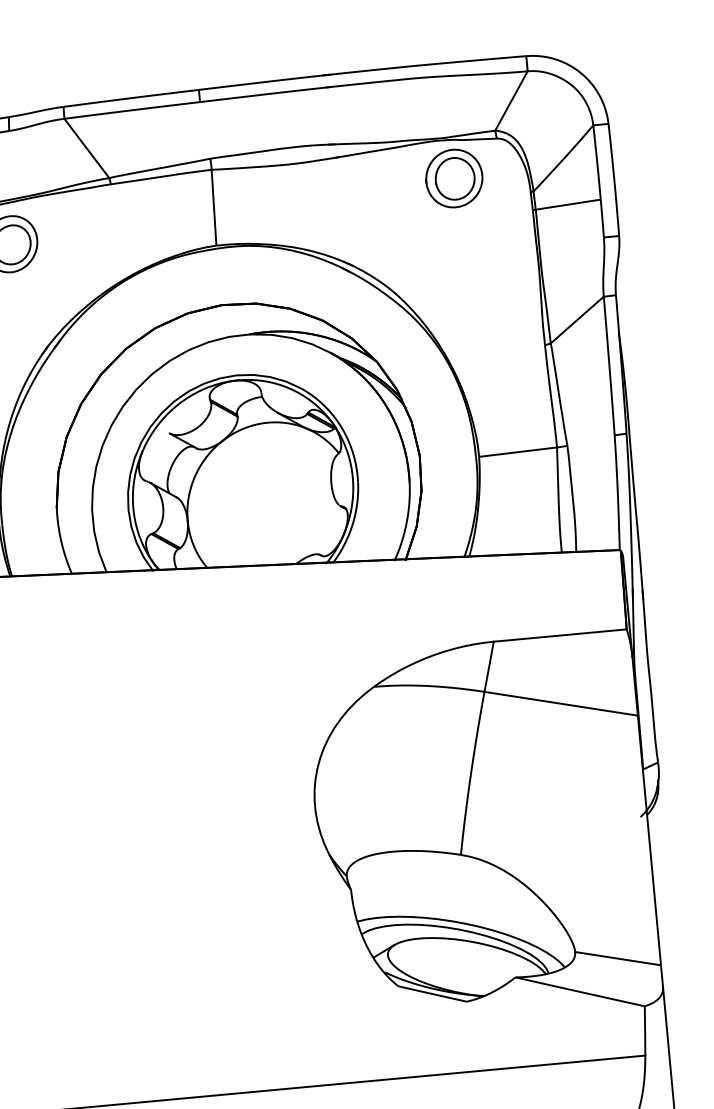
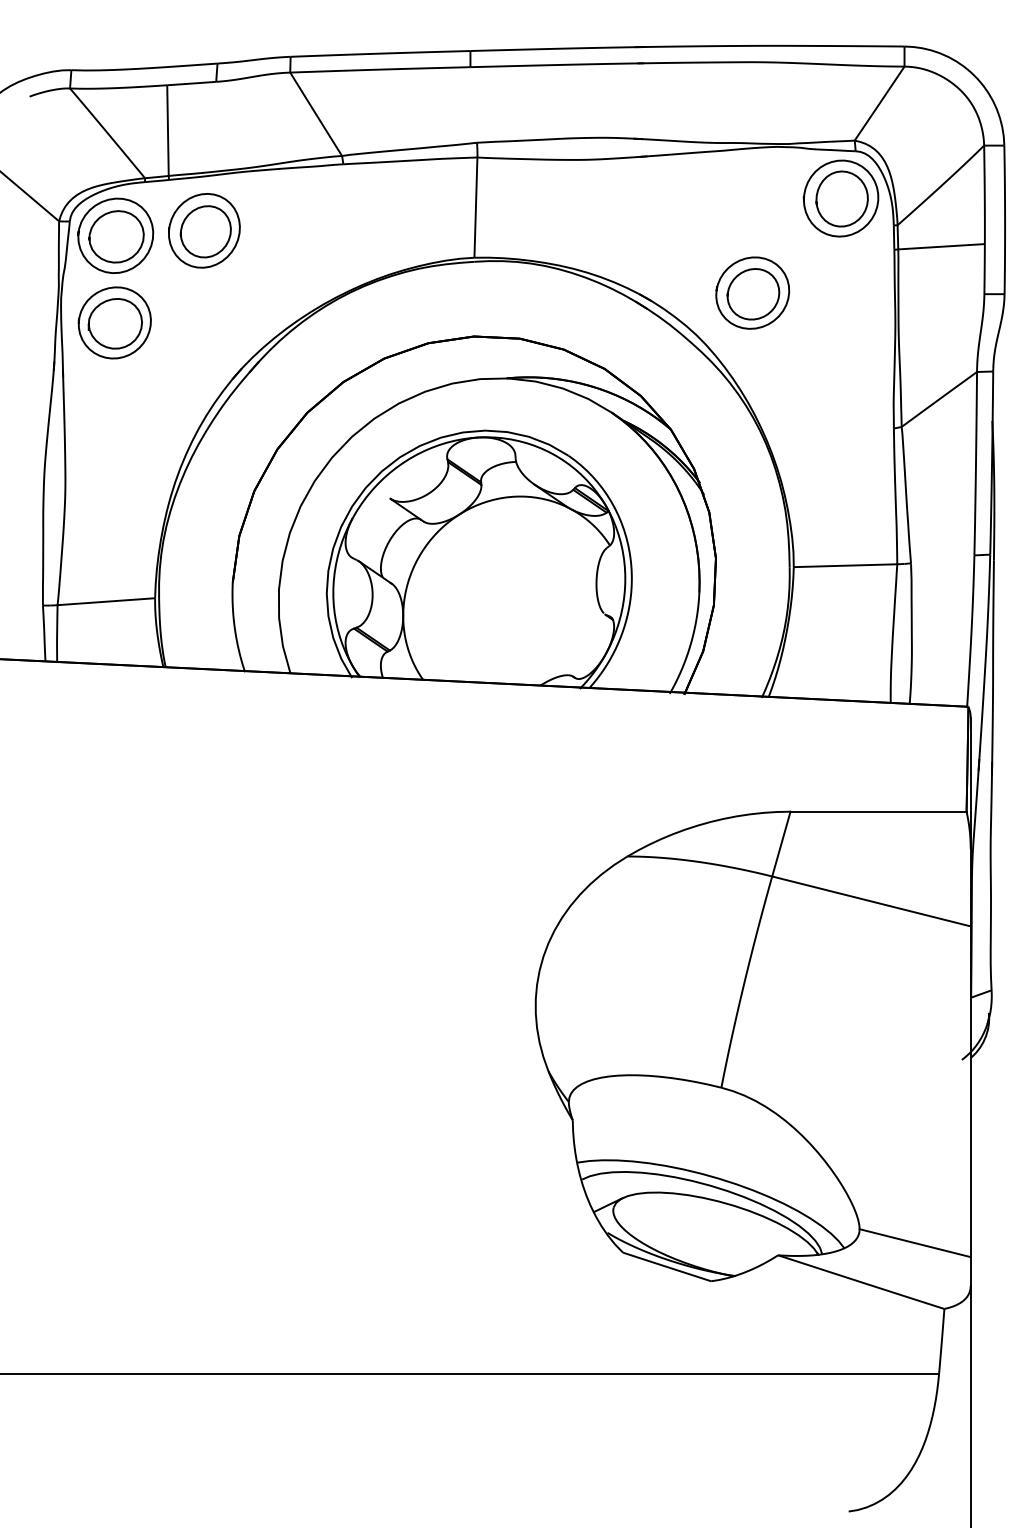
part: (453, 178) -> (840, 198), moved
part: (428, 252) -> (752, 292), added

